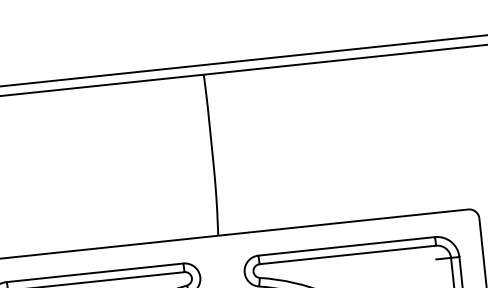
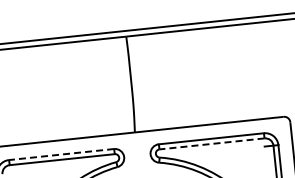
line: (348, 254) -> (212, 143), solid -> dashed
line: (94, 272) -> (61, 154), solid -> dashed

